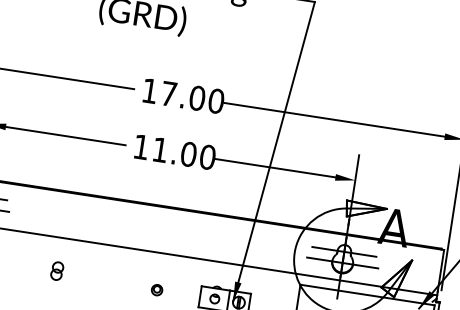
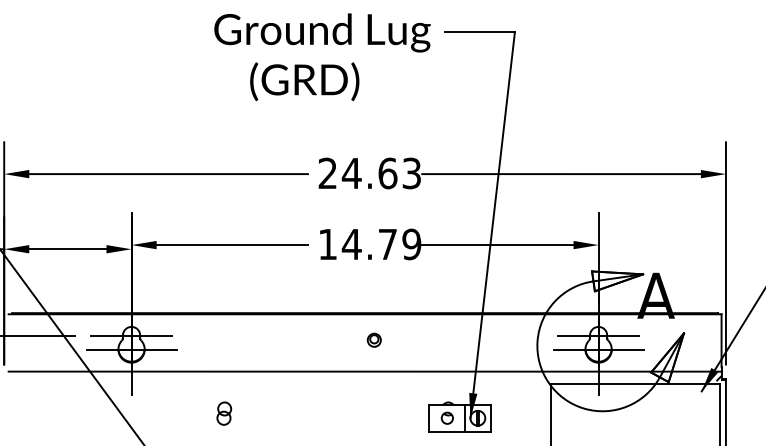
text: (182, 96) -> (369, 173), 17.00 -> 24.63
text: (183, 153) -> (381, 244), 11.00 -> 14.79
part: (57, 271) -> (224, 413), moved
part: (156, 289) -> (373, 339), moved

